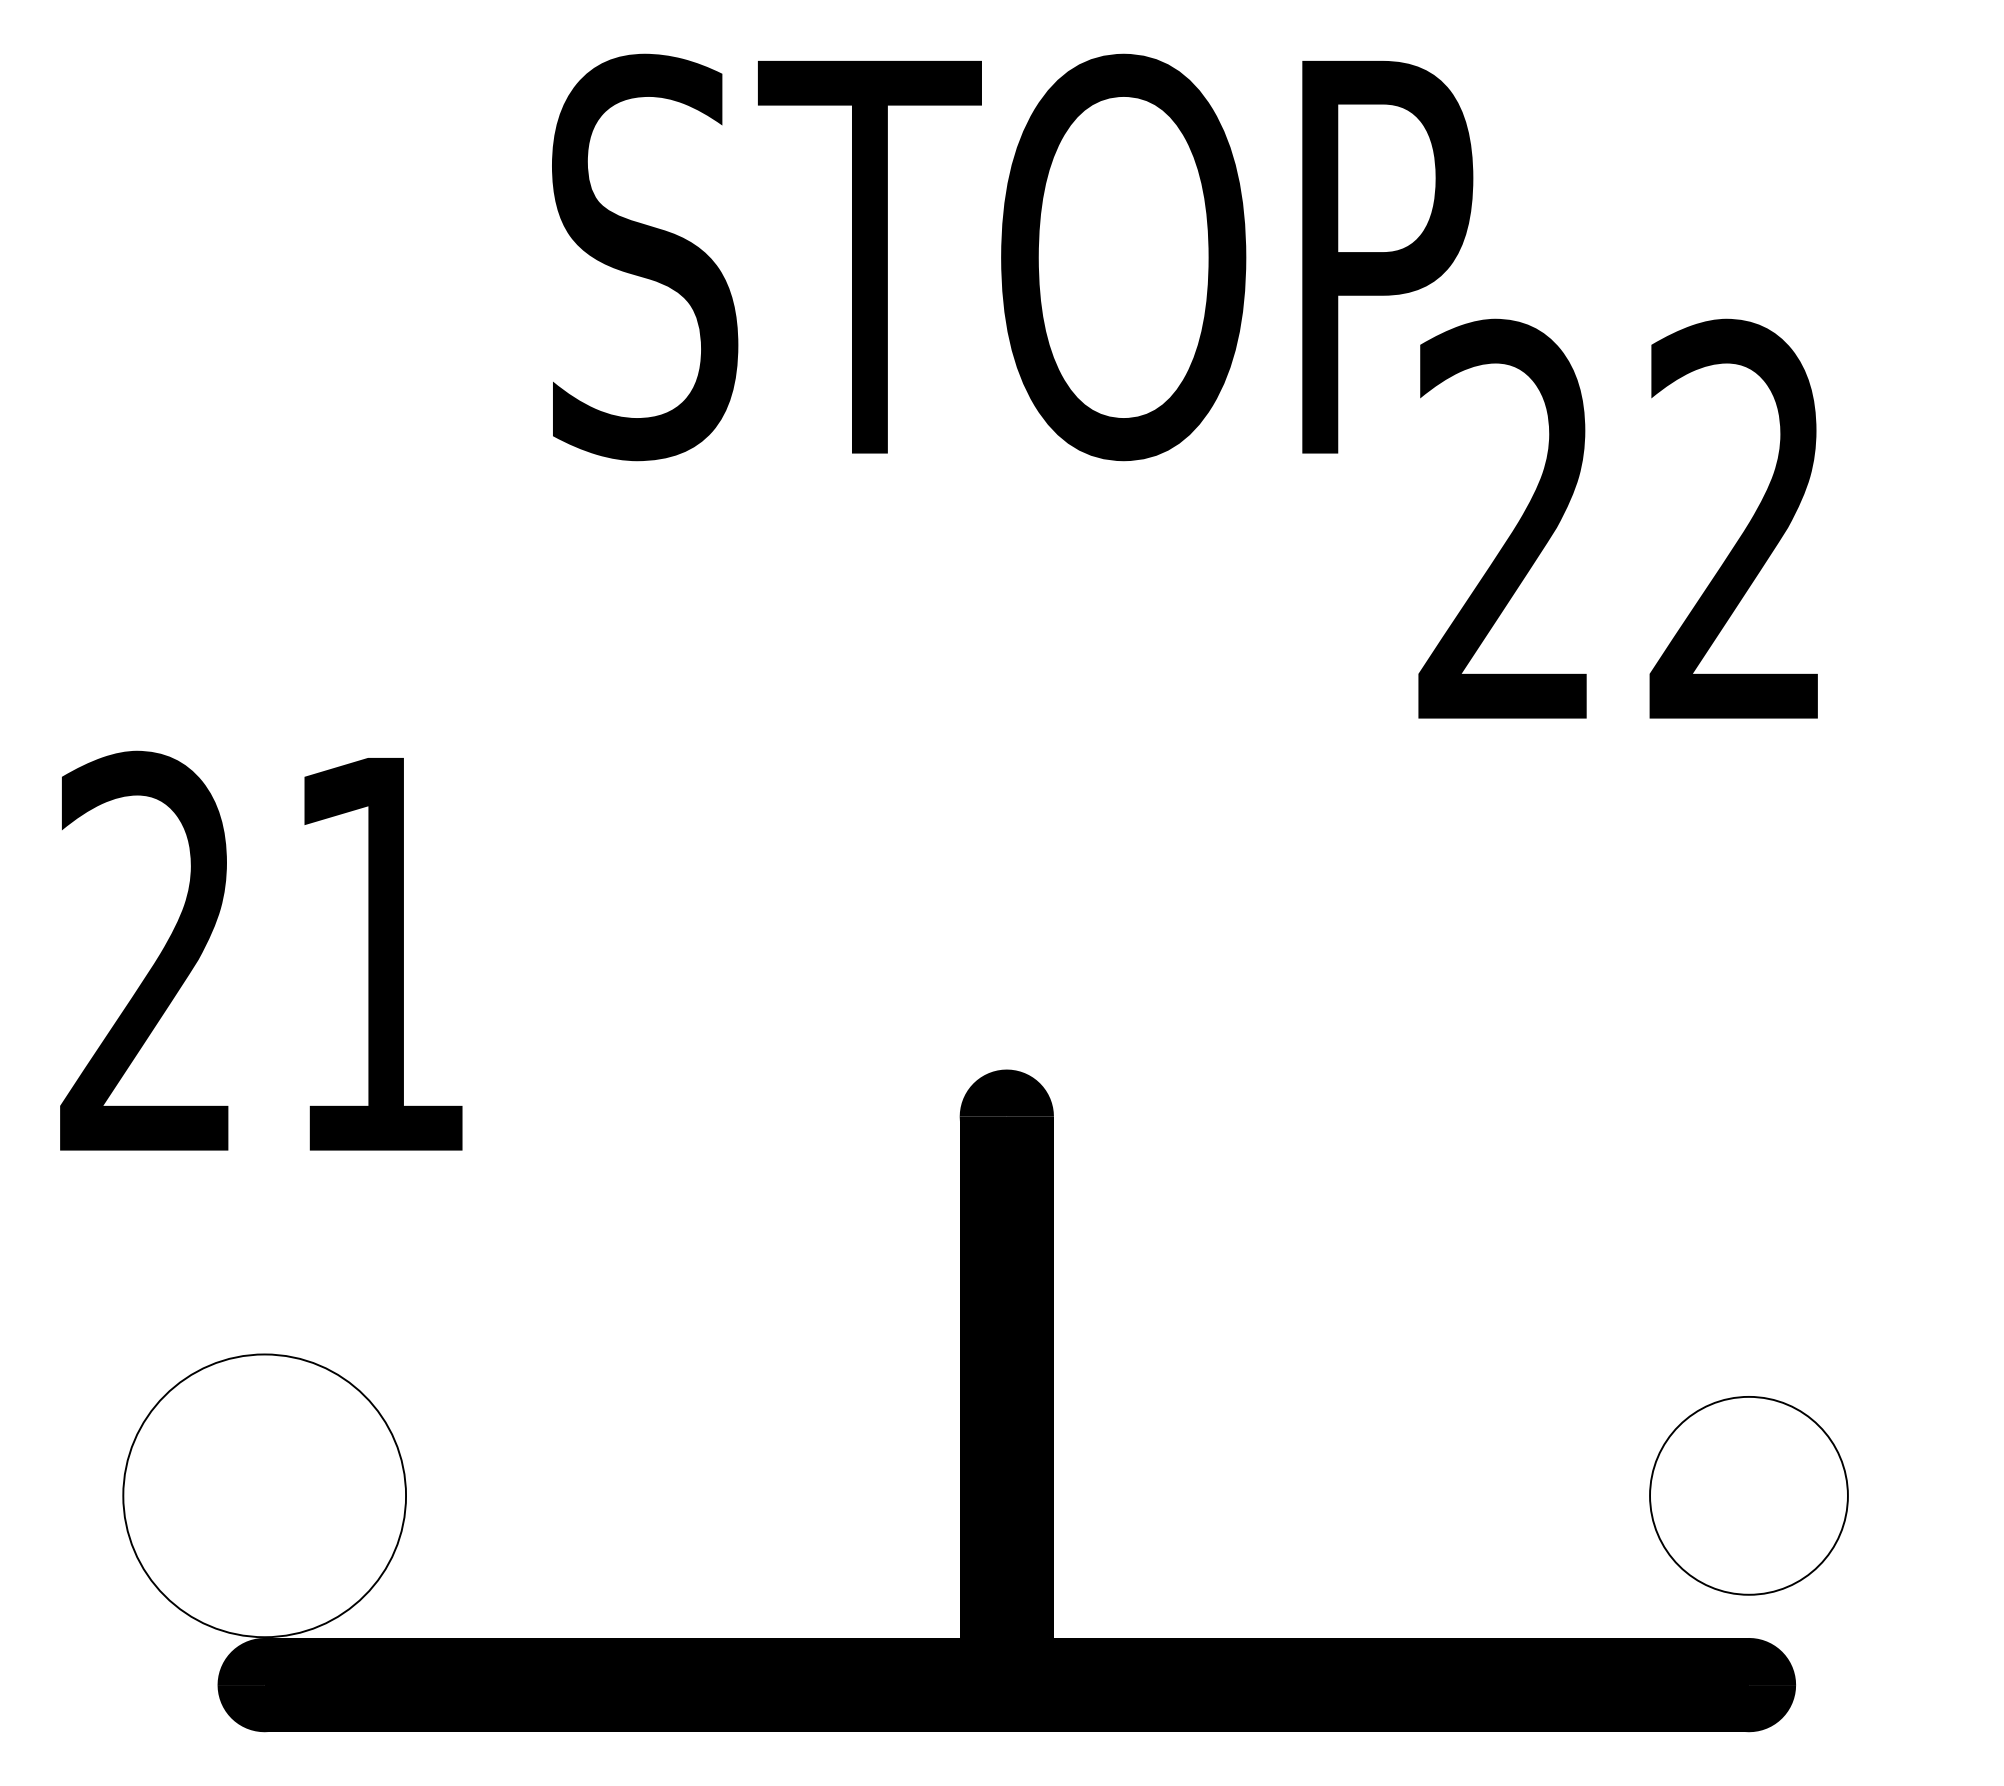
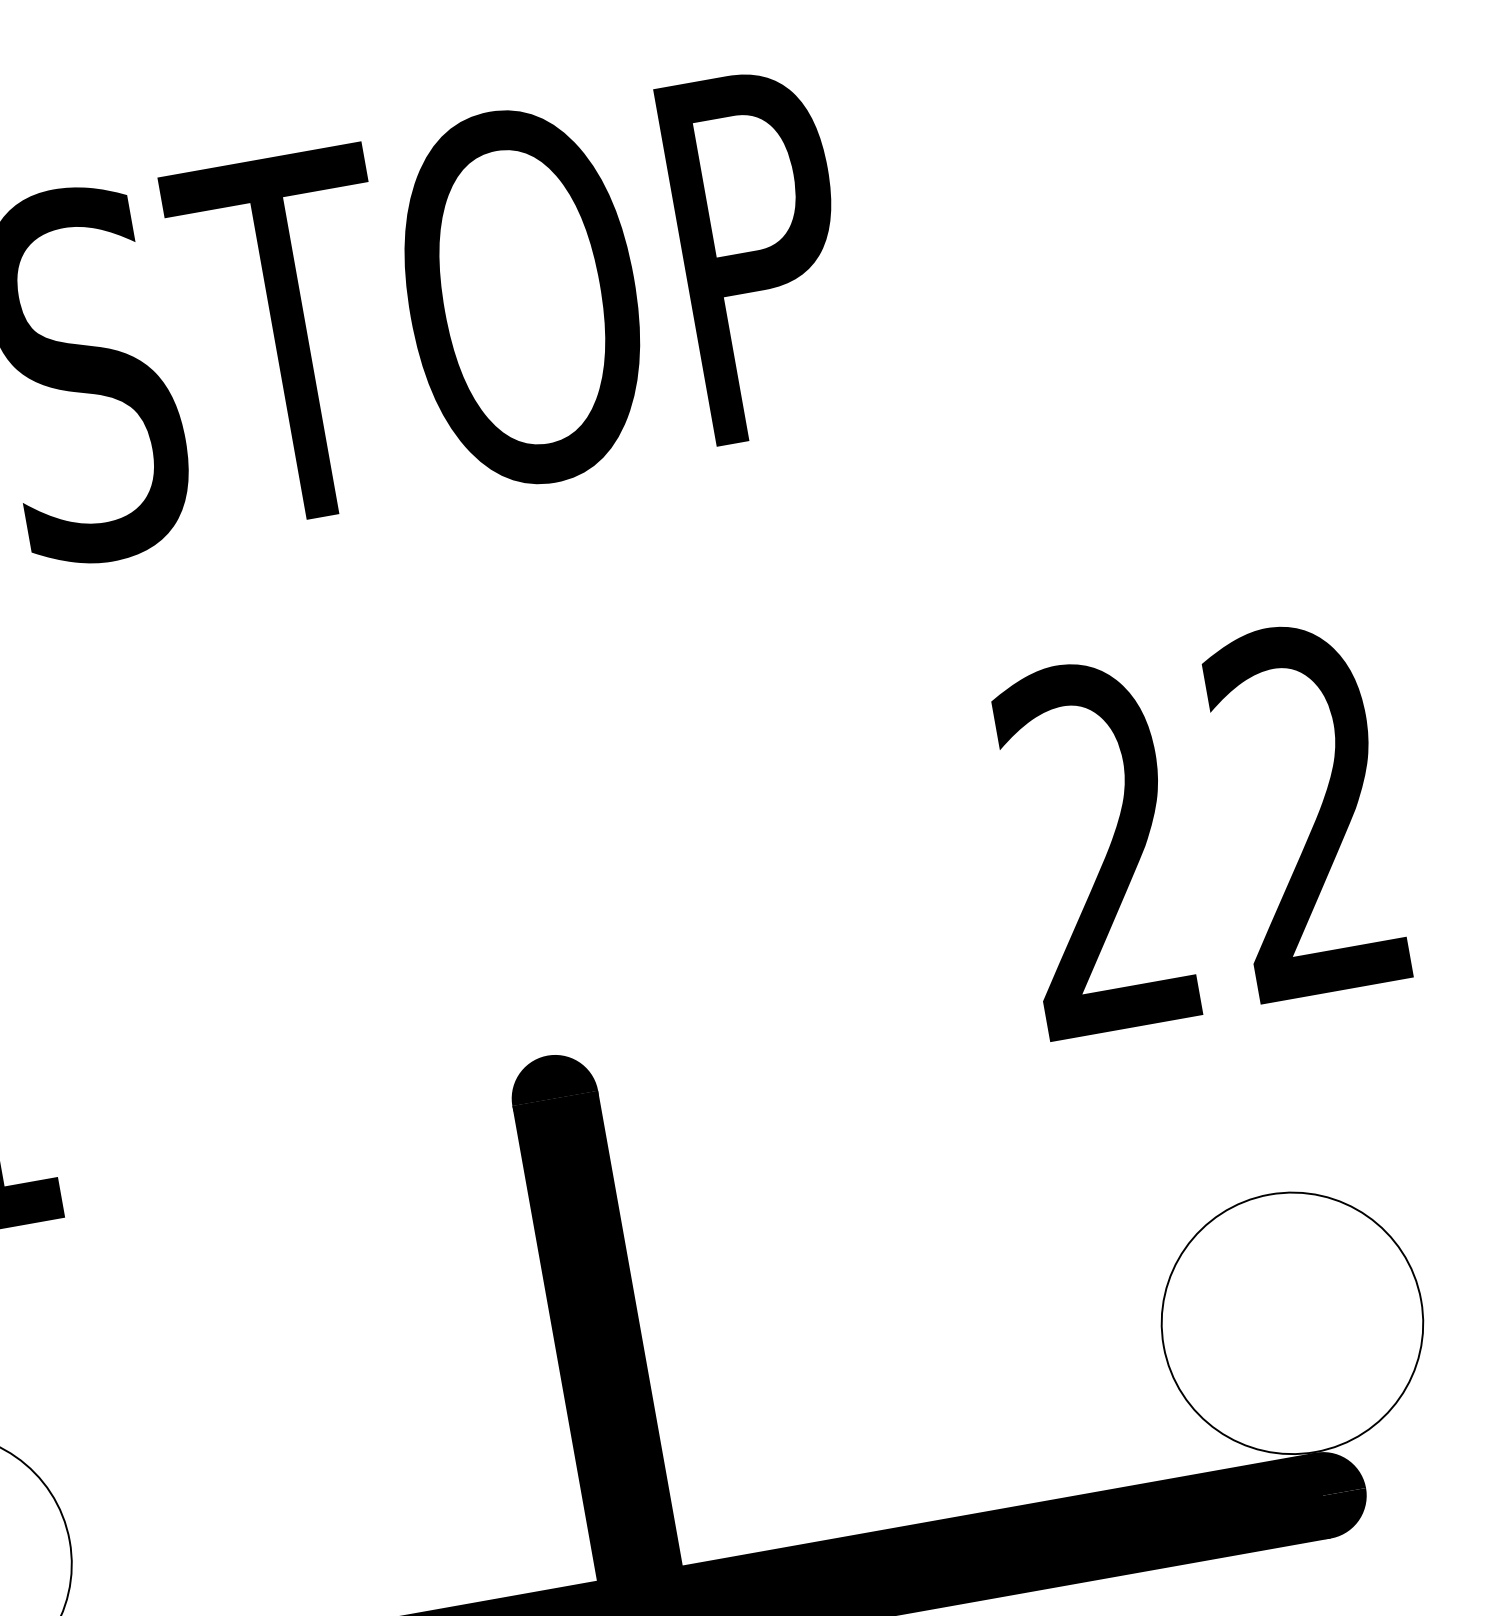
text: (1617, 518) -> (1199, 827), moved
circle: (1748, 1495) -> (1291, 1323), size x1.43

